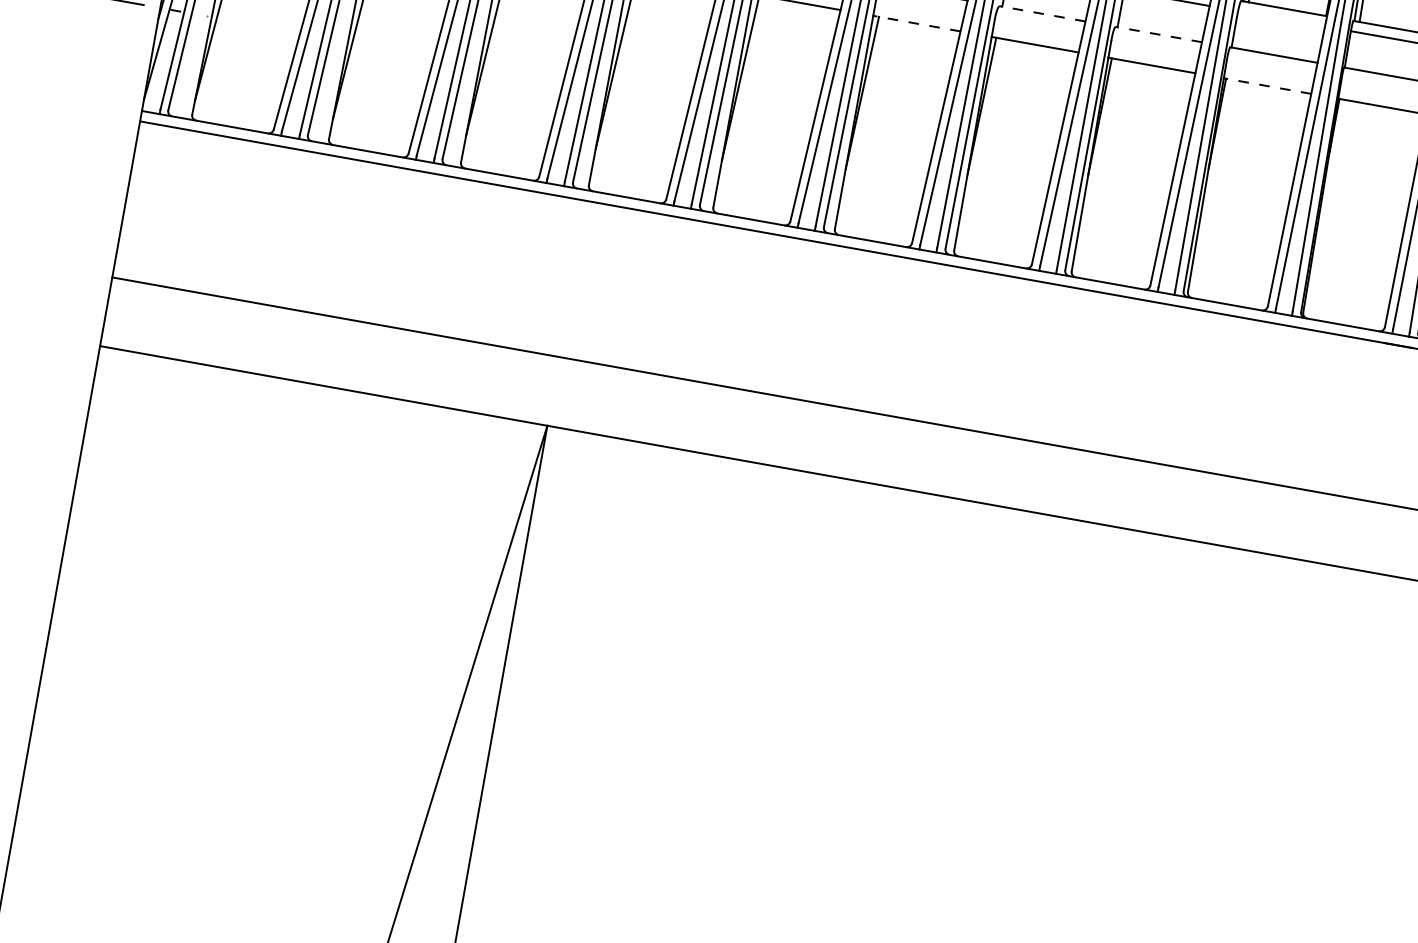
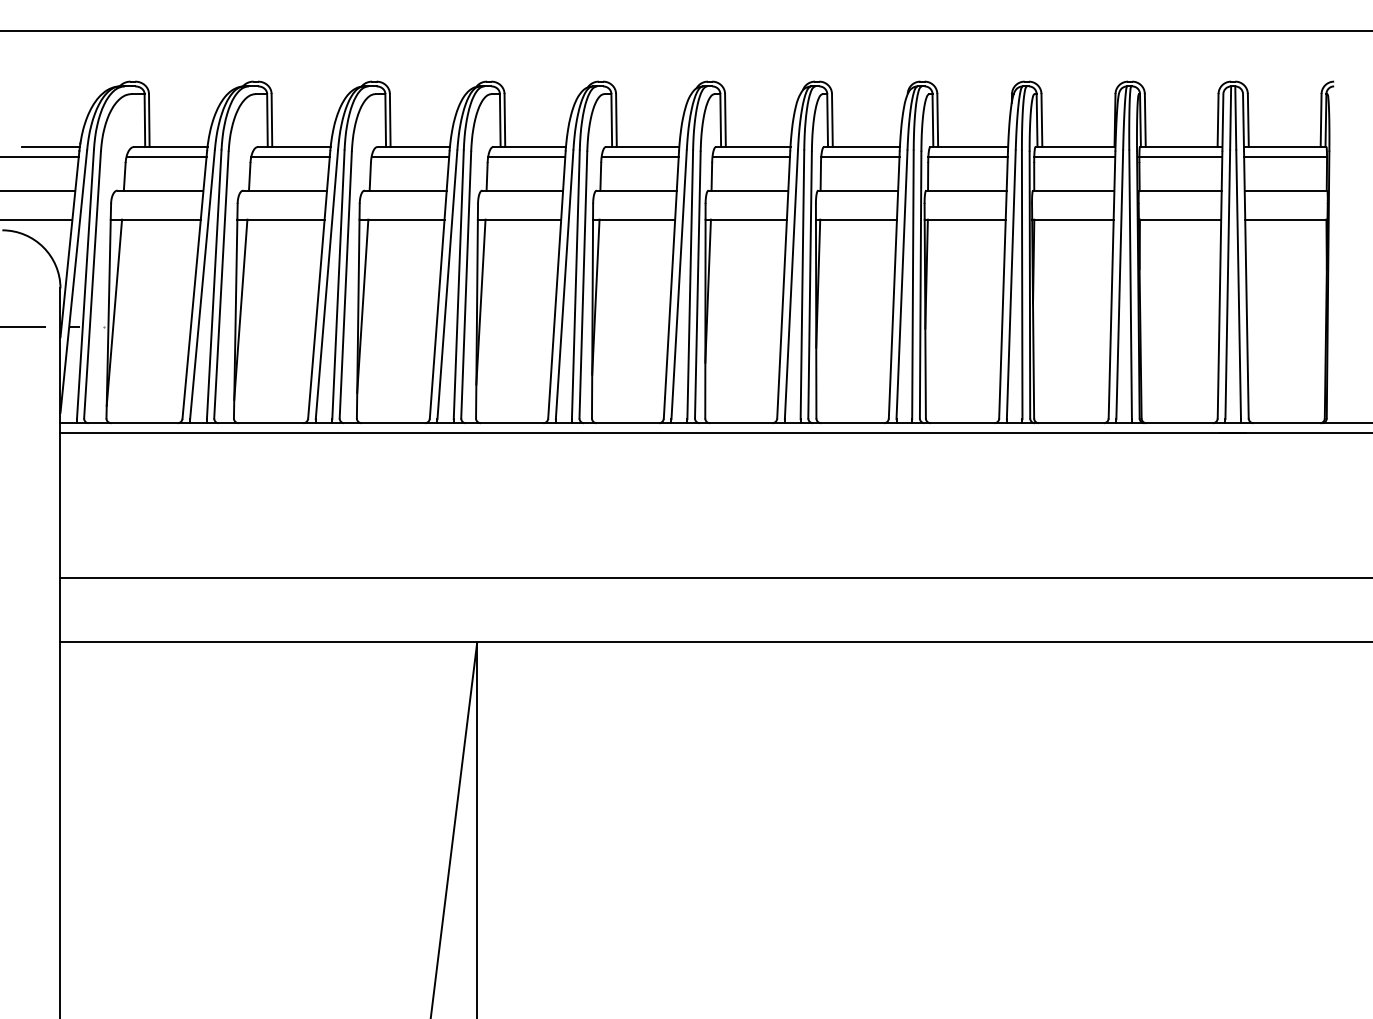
line: (1042, 13) -> (858, 190), dashed -> solid
line: (1281, 18) -> (1074, 156), added
line: (917, 23) -> (746, 219), dashed -> solid
line: (1157, 34) -> (965, 190), dashed -> solid
line: (1267, 85) -> (1072, 219), dashed -> solid

